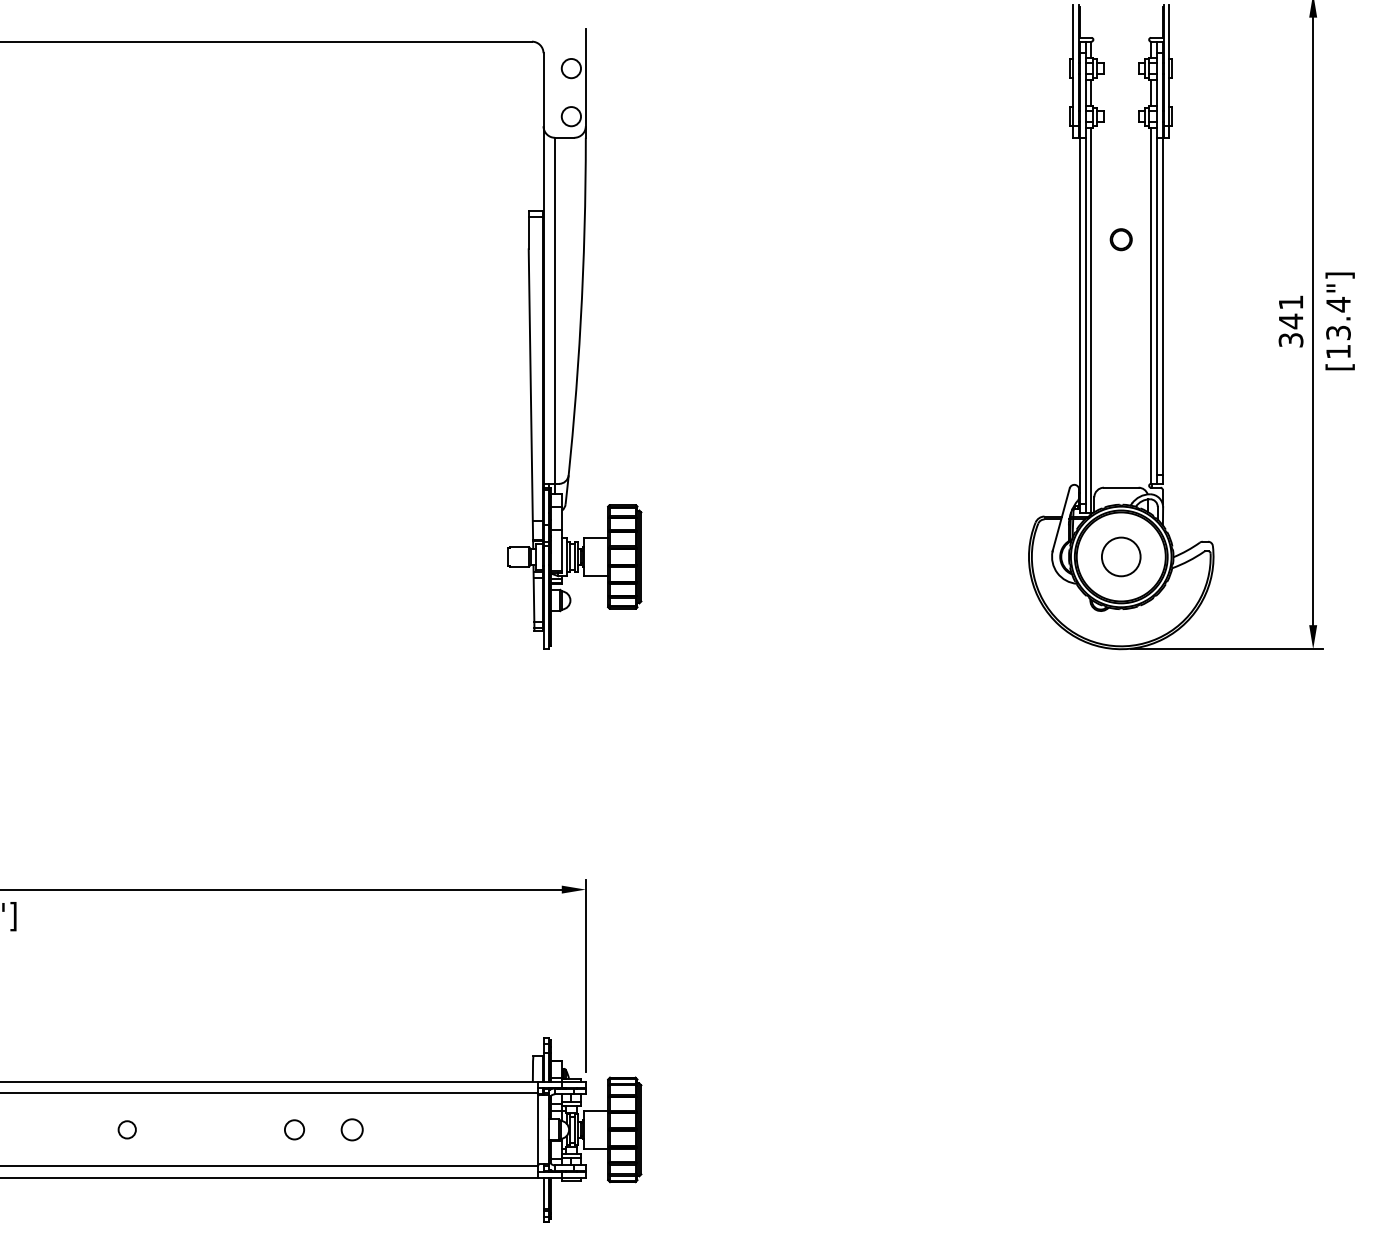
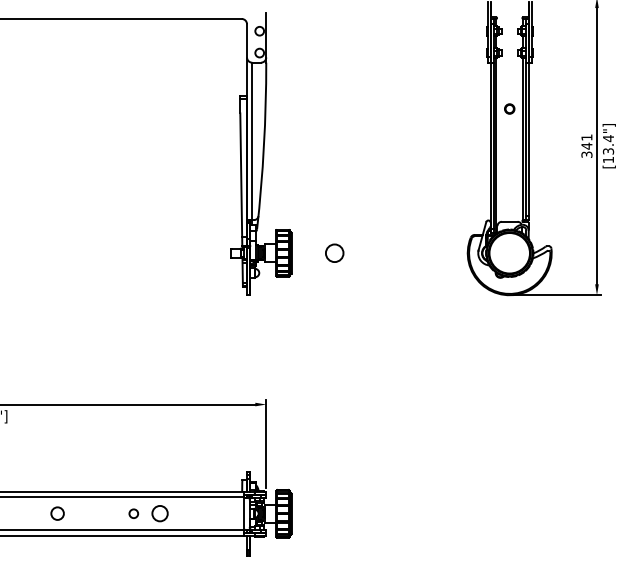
circle: (1120, 555) -> (334, 252), moved
circle: (126, 1129) -> (57, 513), size x1.6
circle: (351, 1129) -> (159, 513), size x1.6

